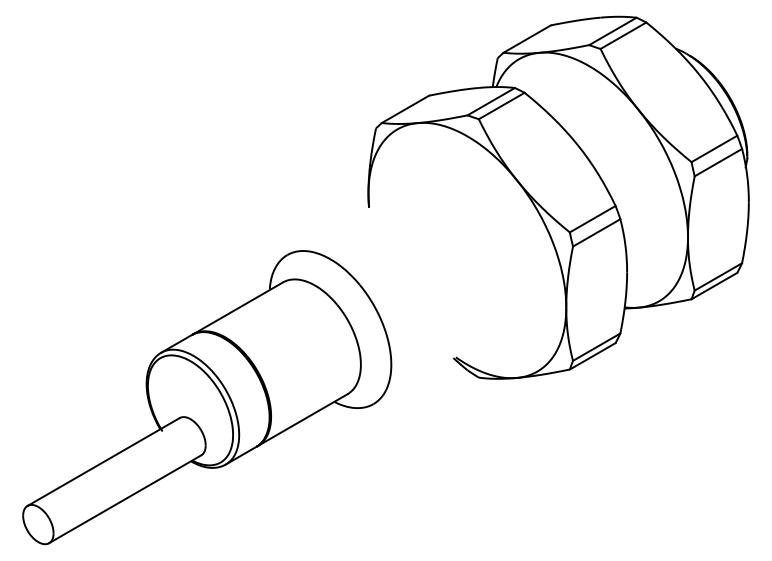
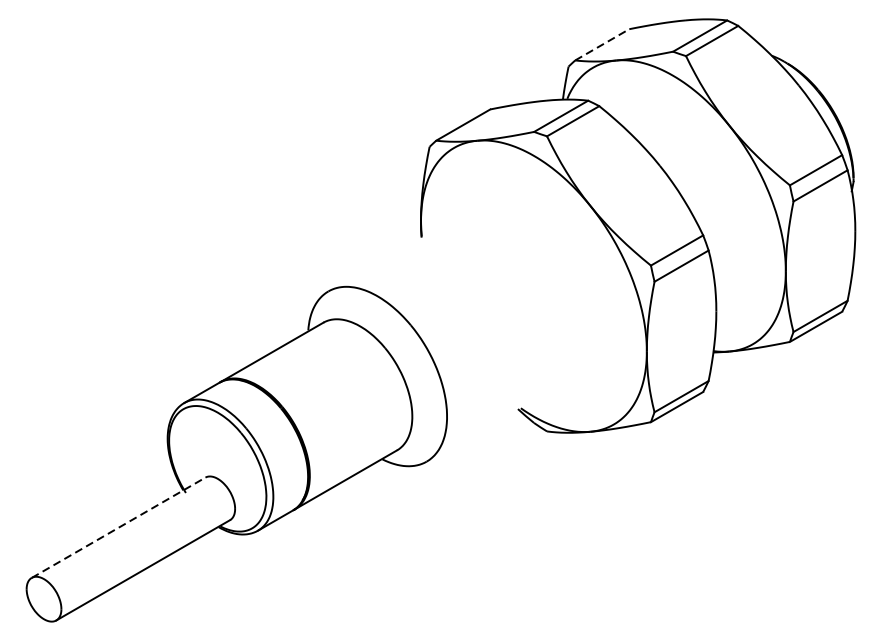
line: (527, 38) -> (602, 44), solid -> dashed
line: (103, 462) -> (118, 528), solid -> dashed

